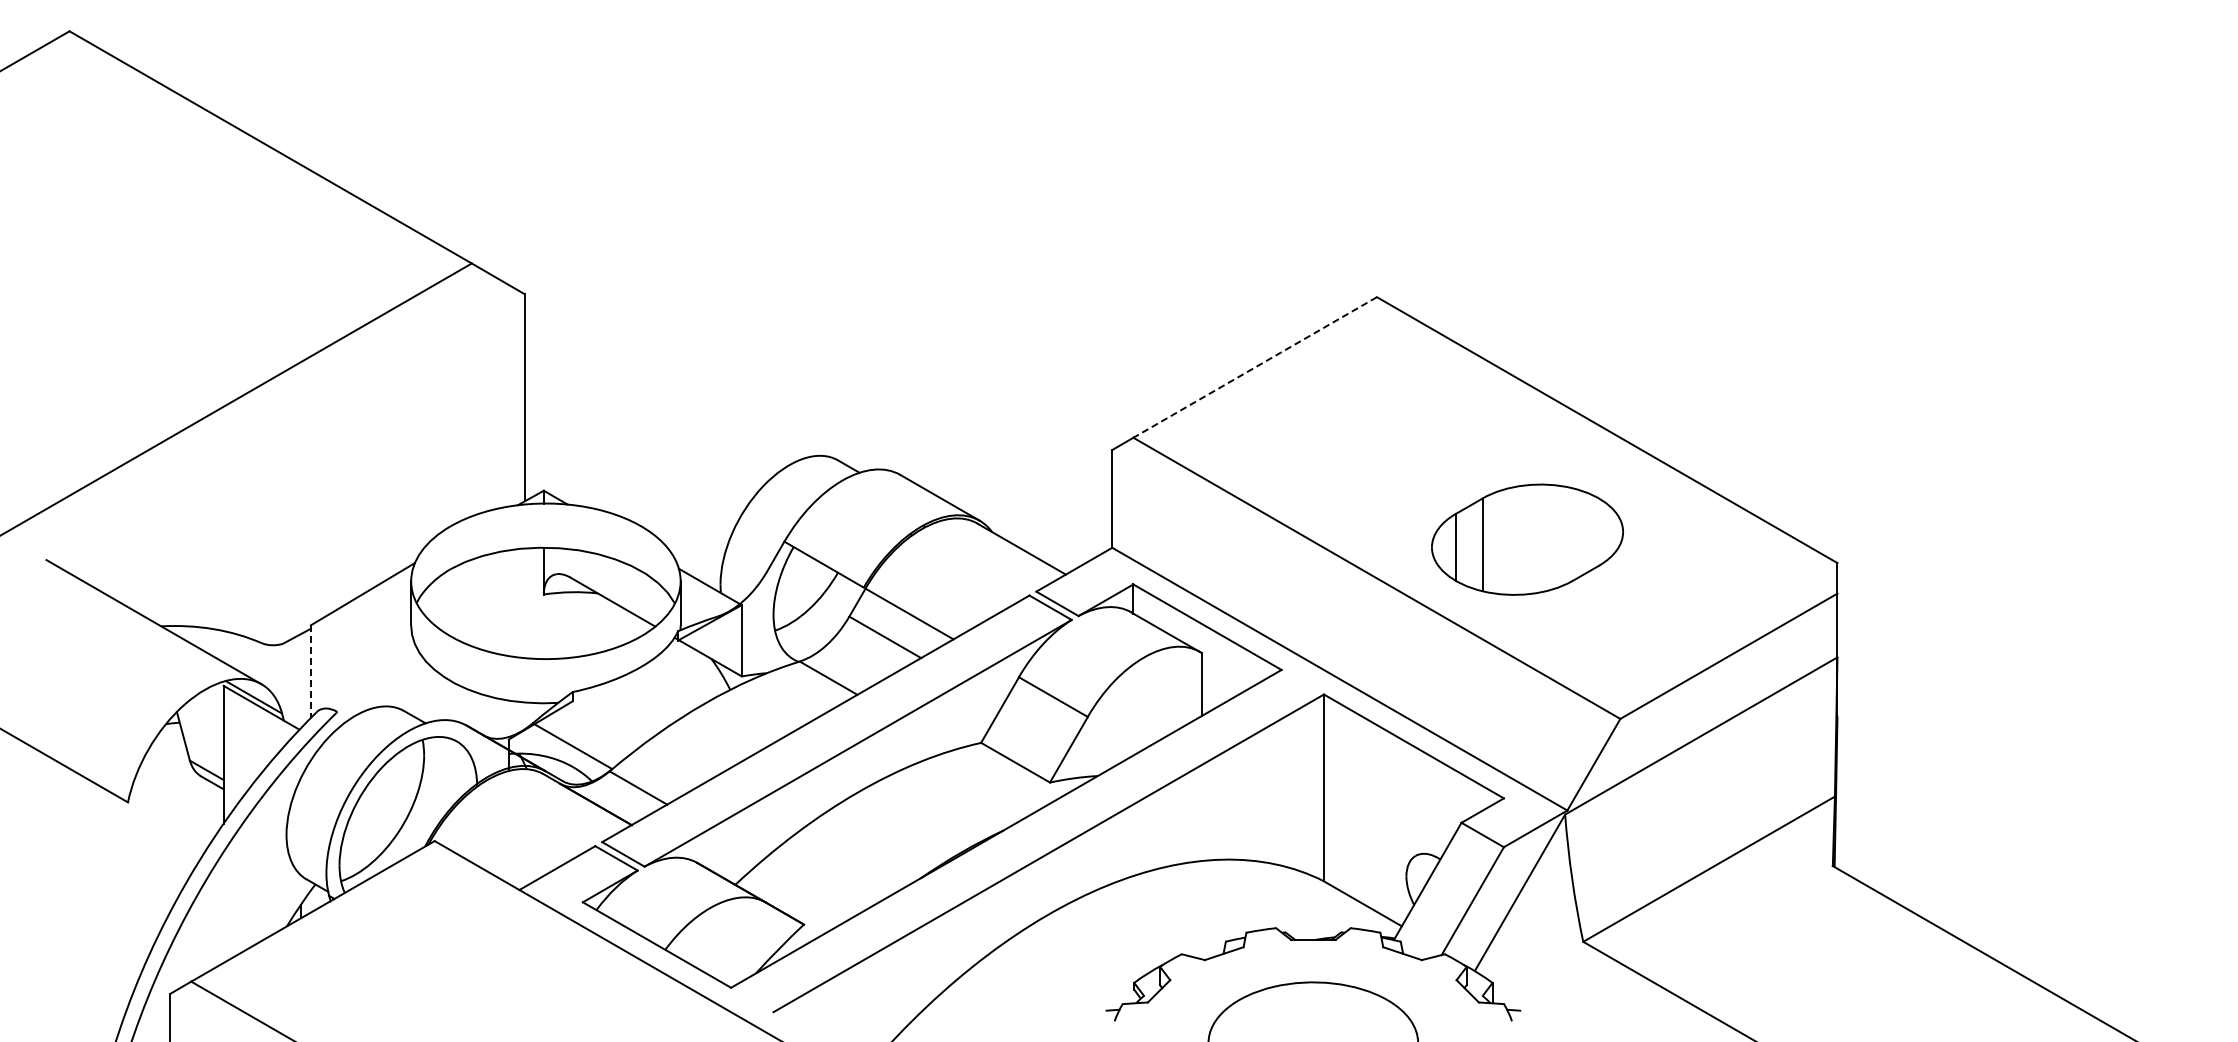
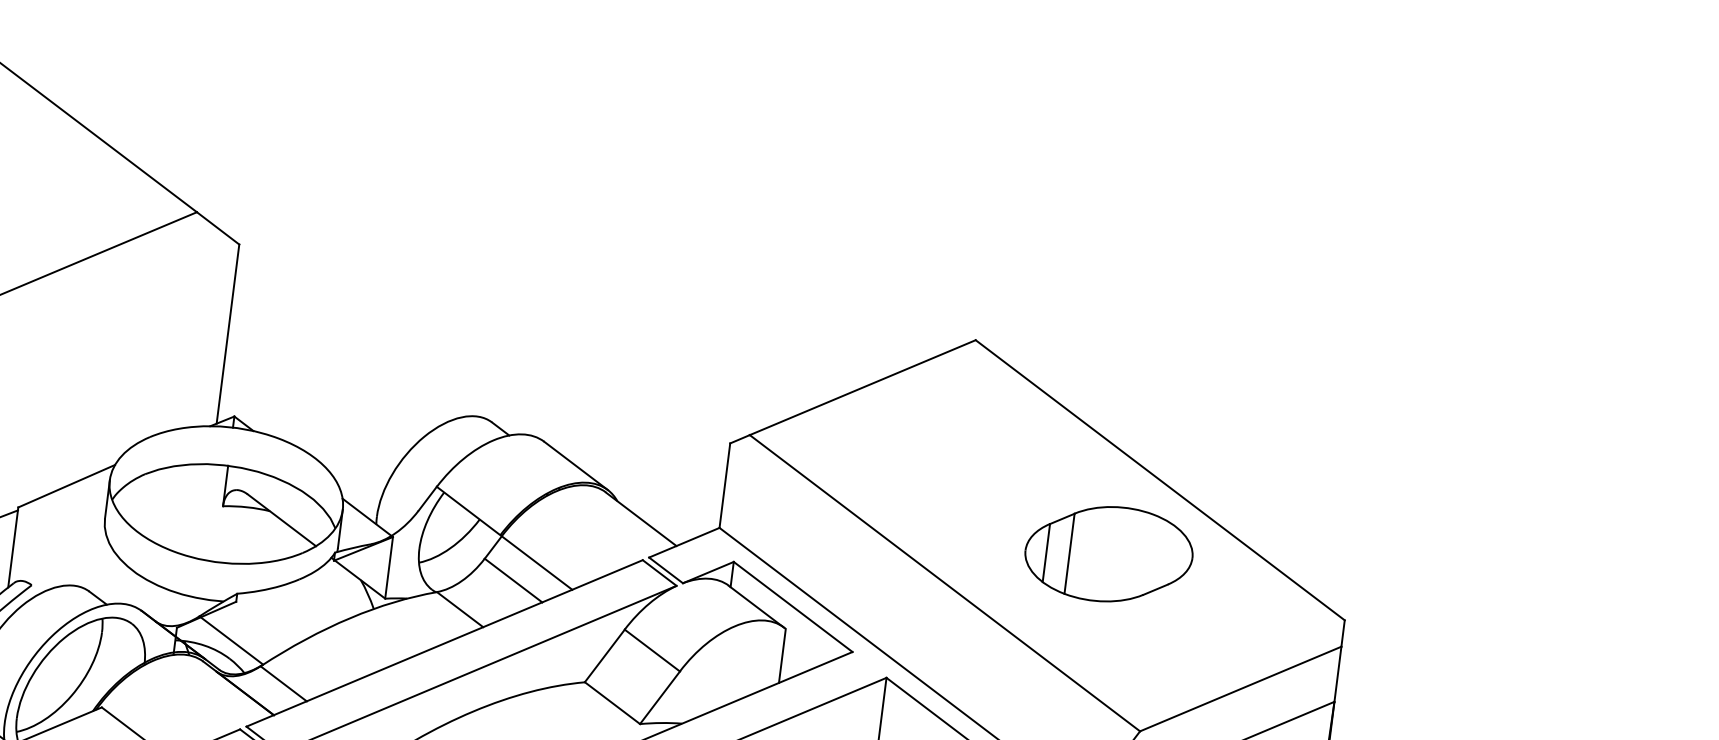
line: (1255, 367) -> (863, 387), dashed -> solid
part: (1527, 539) -> (1109, 554), moved
line: (310, 672) -> (12, 548), dashed -> solid

